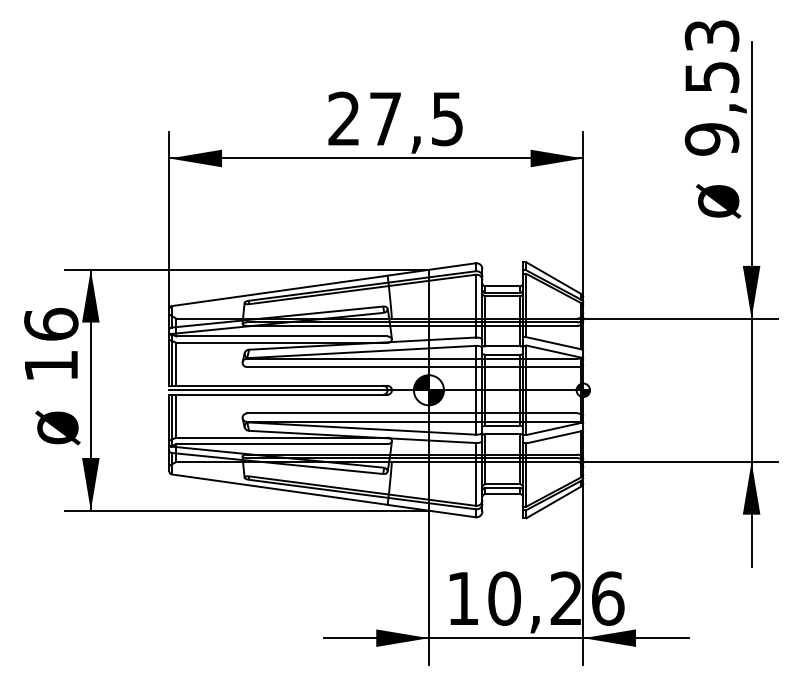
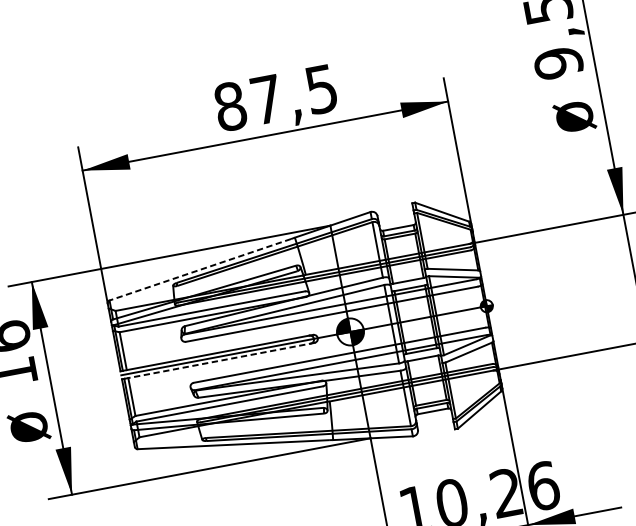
text: (344, 118) -> (230, 106), 27,5 -> 87,5
line: (277, 291) -> (200, 270), solid -> dashed
line: (277, 394) -> (217, 360), solid -> dashed

